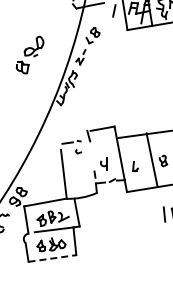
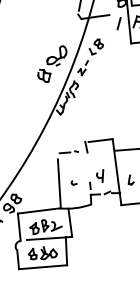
part: (29, 54) -> (51, 63), moved
part: (78, 151) -> (74, 182), moved
line: (52, 258) -> (43, 267), dashed -> solid

